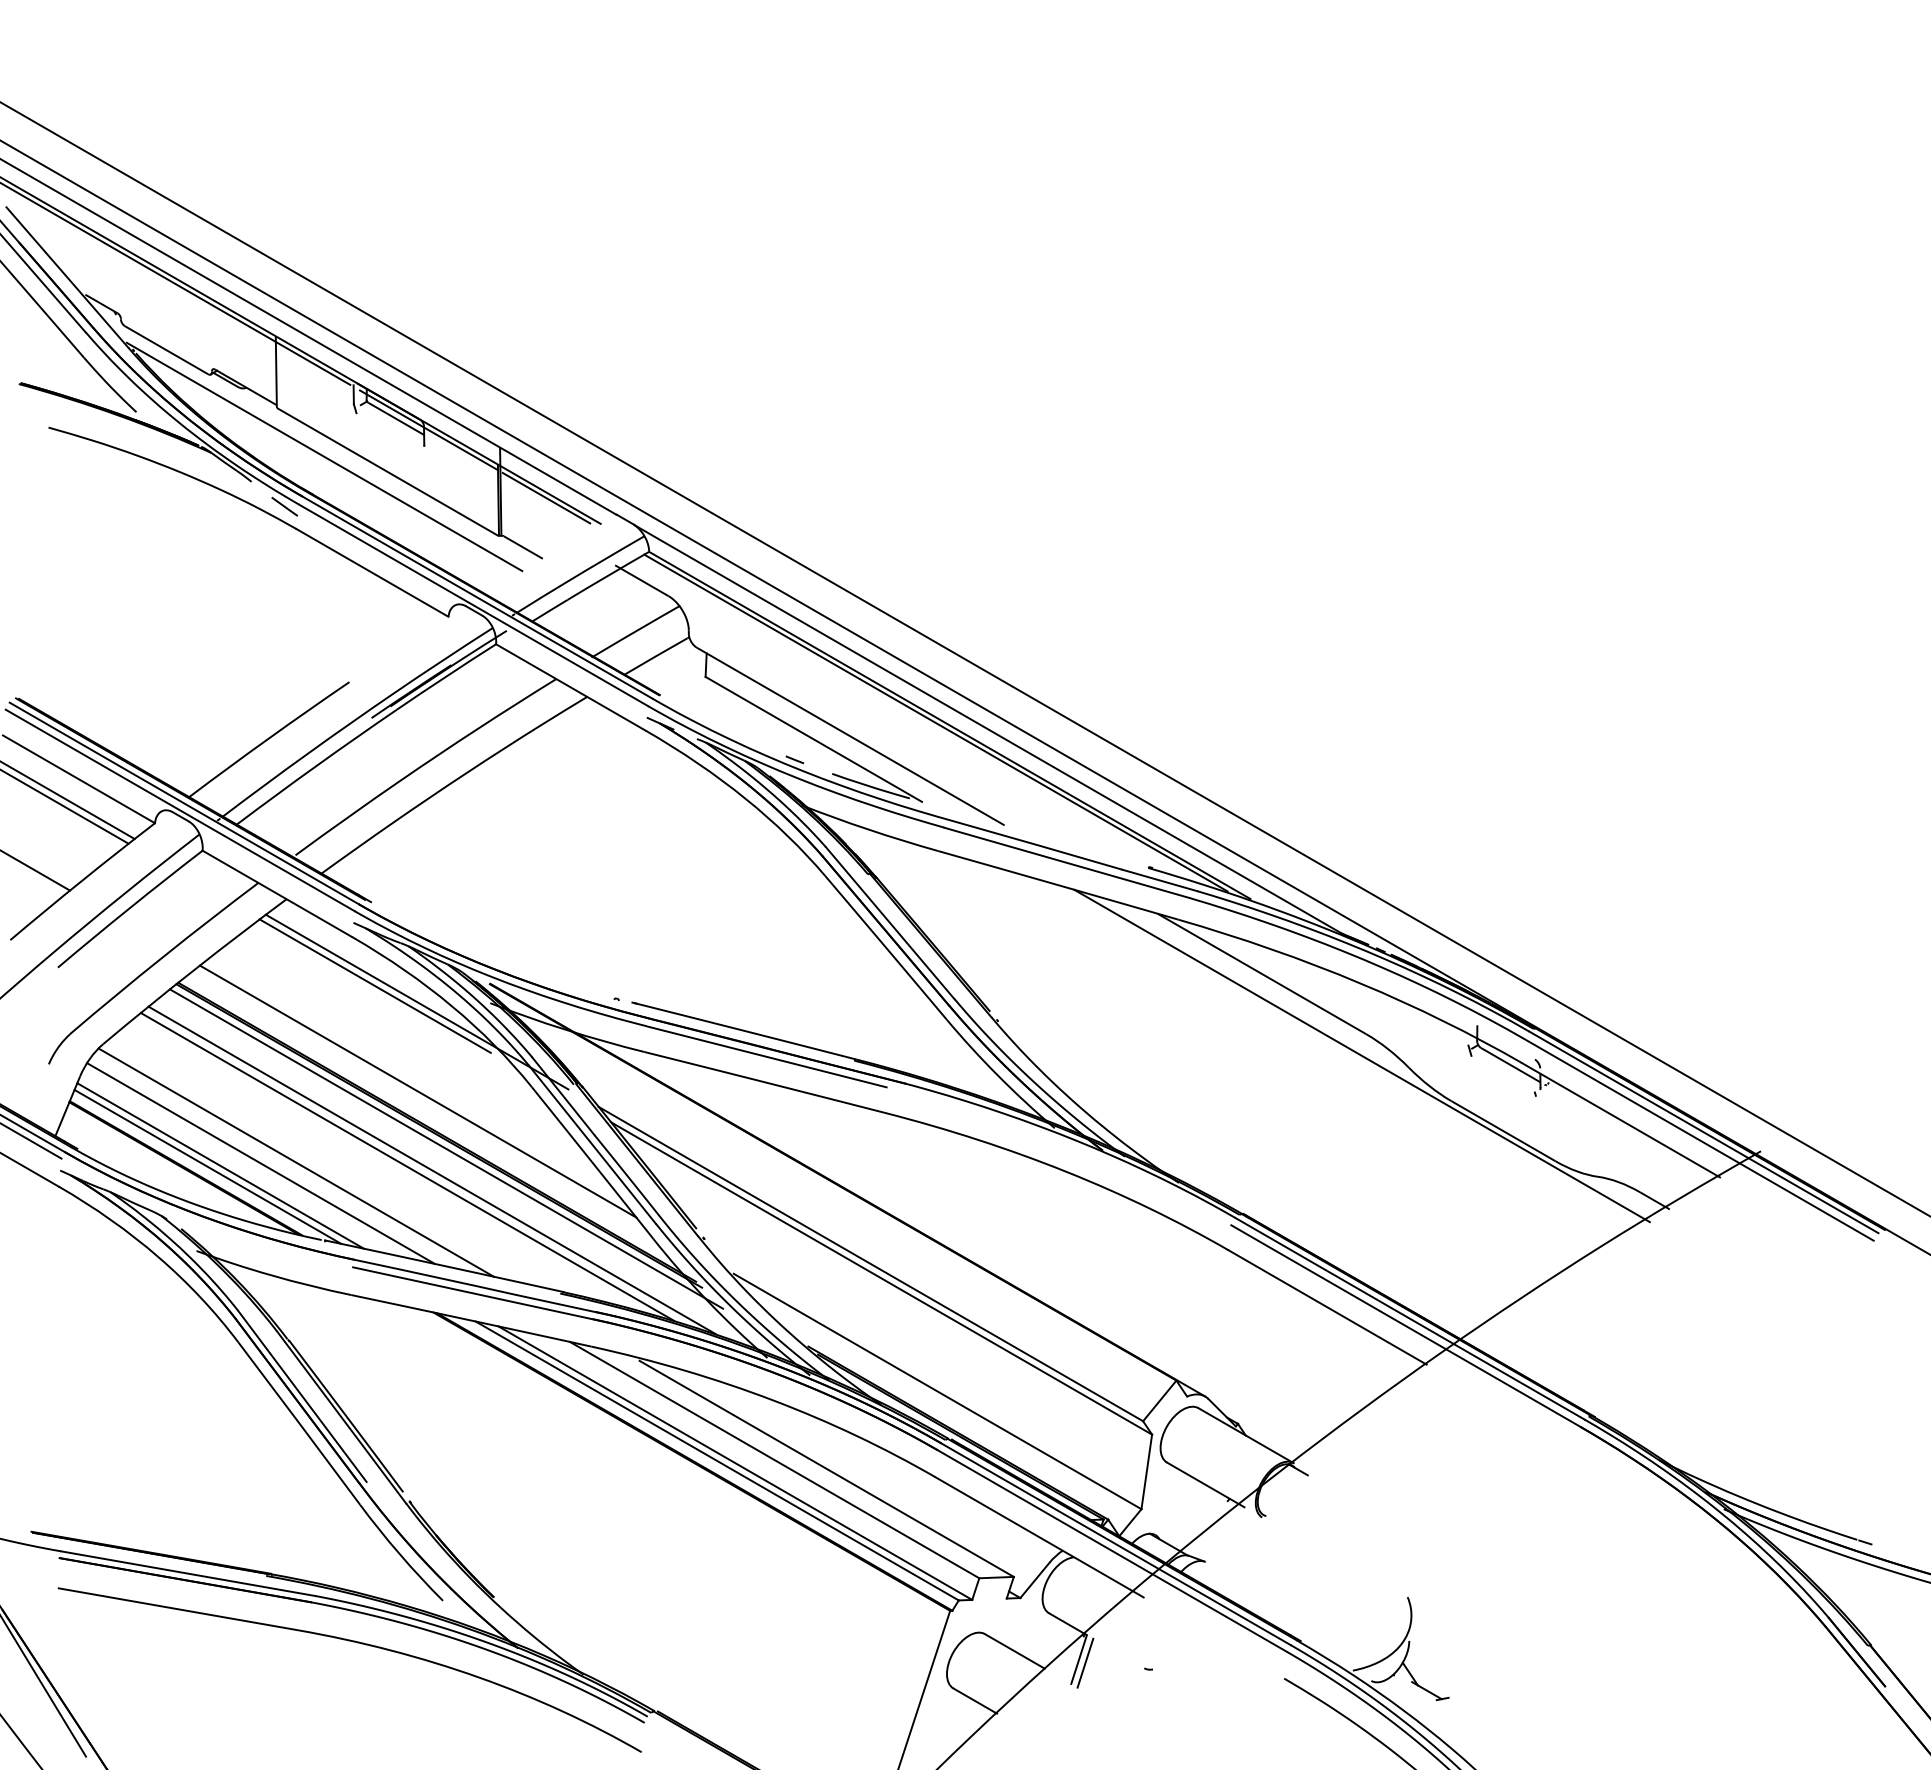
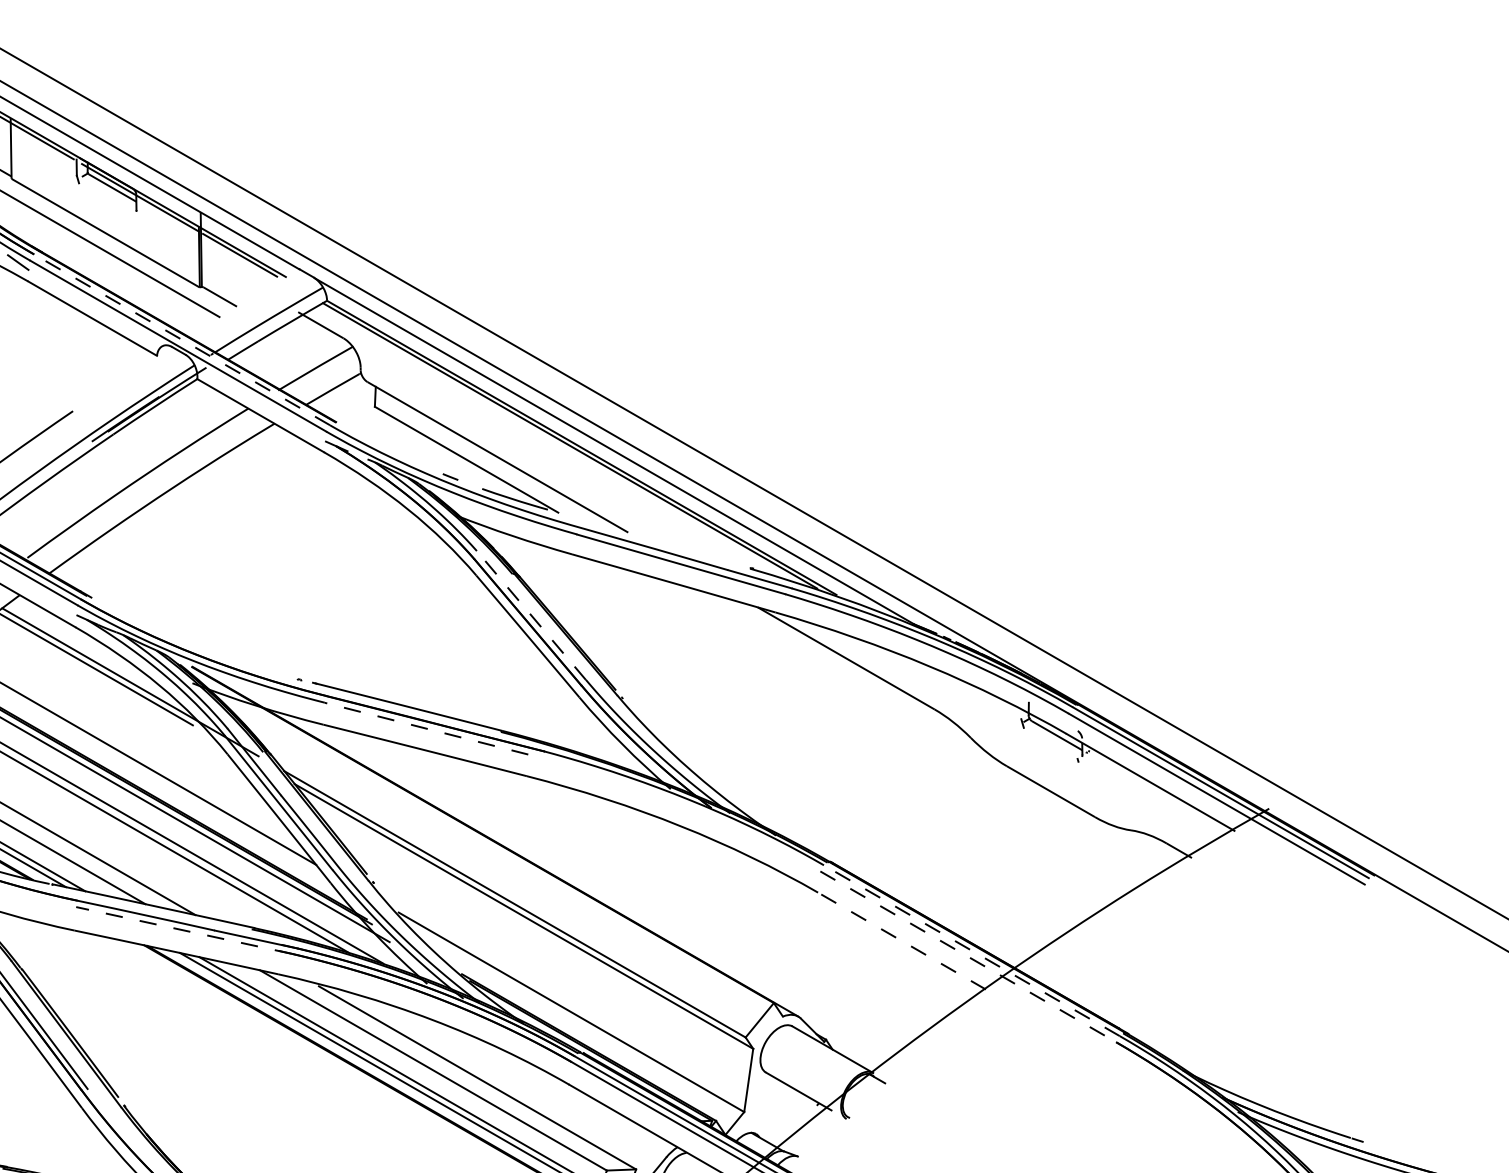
line: (478, 597) -> (182, 339), solid -> dashed
line: (890, 923) -> (531, 615), solid -> dashed
line: (1361, 1055) -> (930, 727), removed
line: (766, 1056) -> (426, 728), solid -> dashed
line: (479, 1294) -> (183, 930), solid -> dashed
line: (1327, 1307) -> (901, 941), solid -> dashed
line: (1410, 1318) -> (972, 950), solid -> dashed
line: (1405, 1326) -> (967, 957), solid -> dashed

